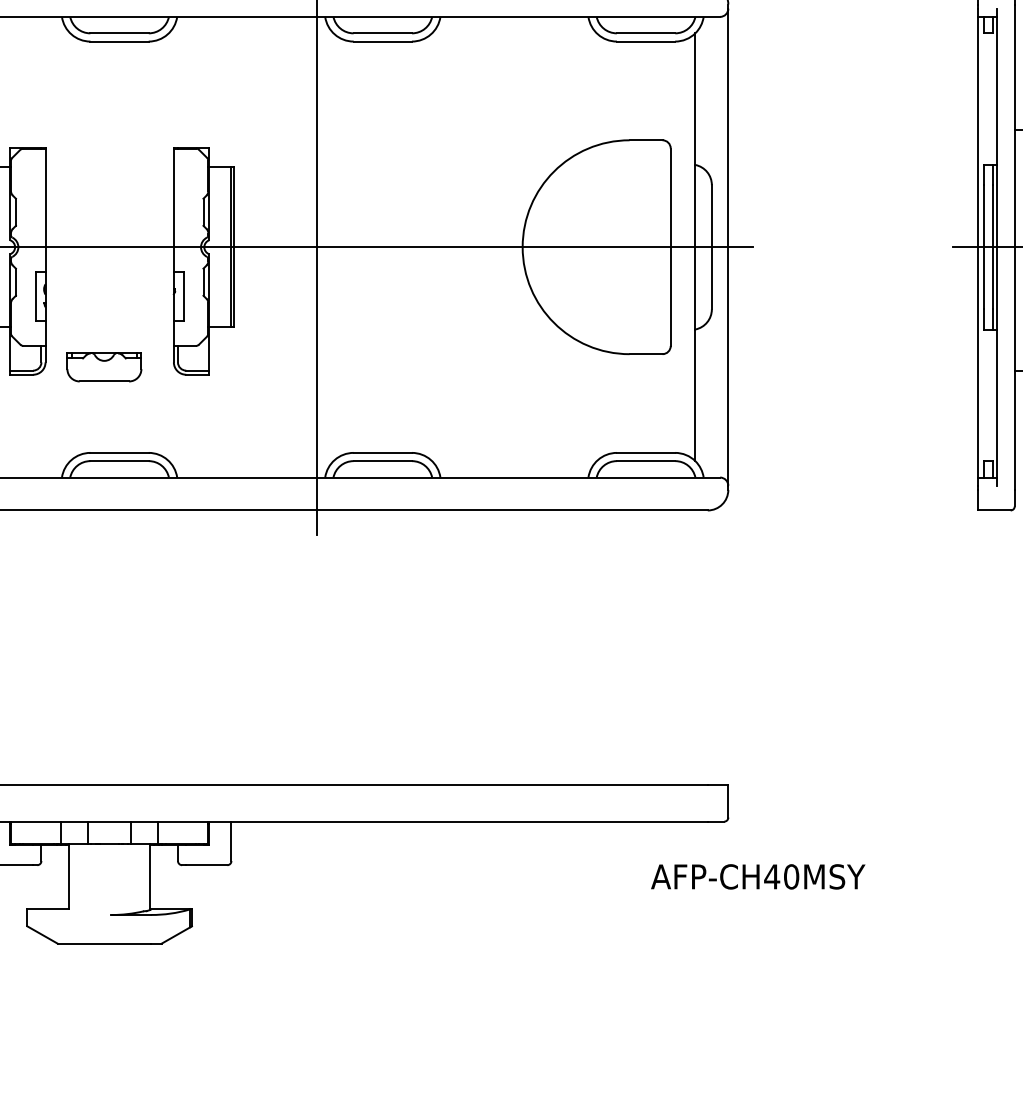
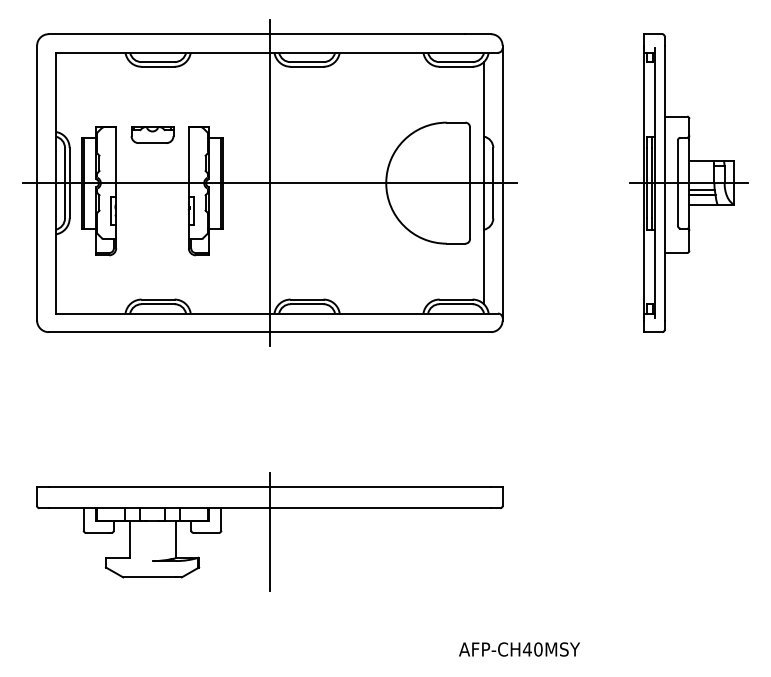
part: (104, 366) -> (152, 134), moved
line: (316, 864) -> (269, 532), added
text: (758, 876) -> (519, 649), moved

